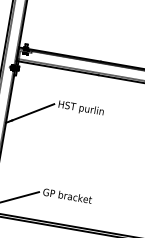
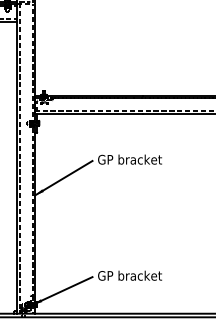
text: (83, 108) -> (130, 160), HST purlin -> GP bracket

